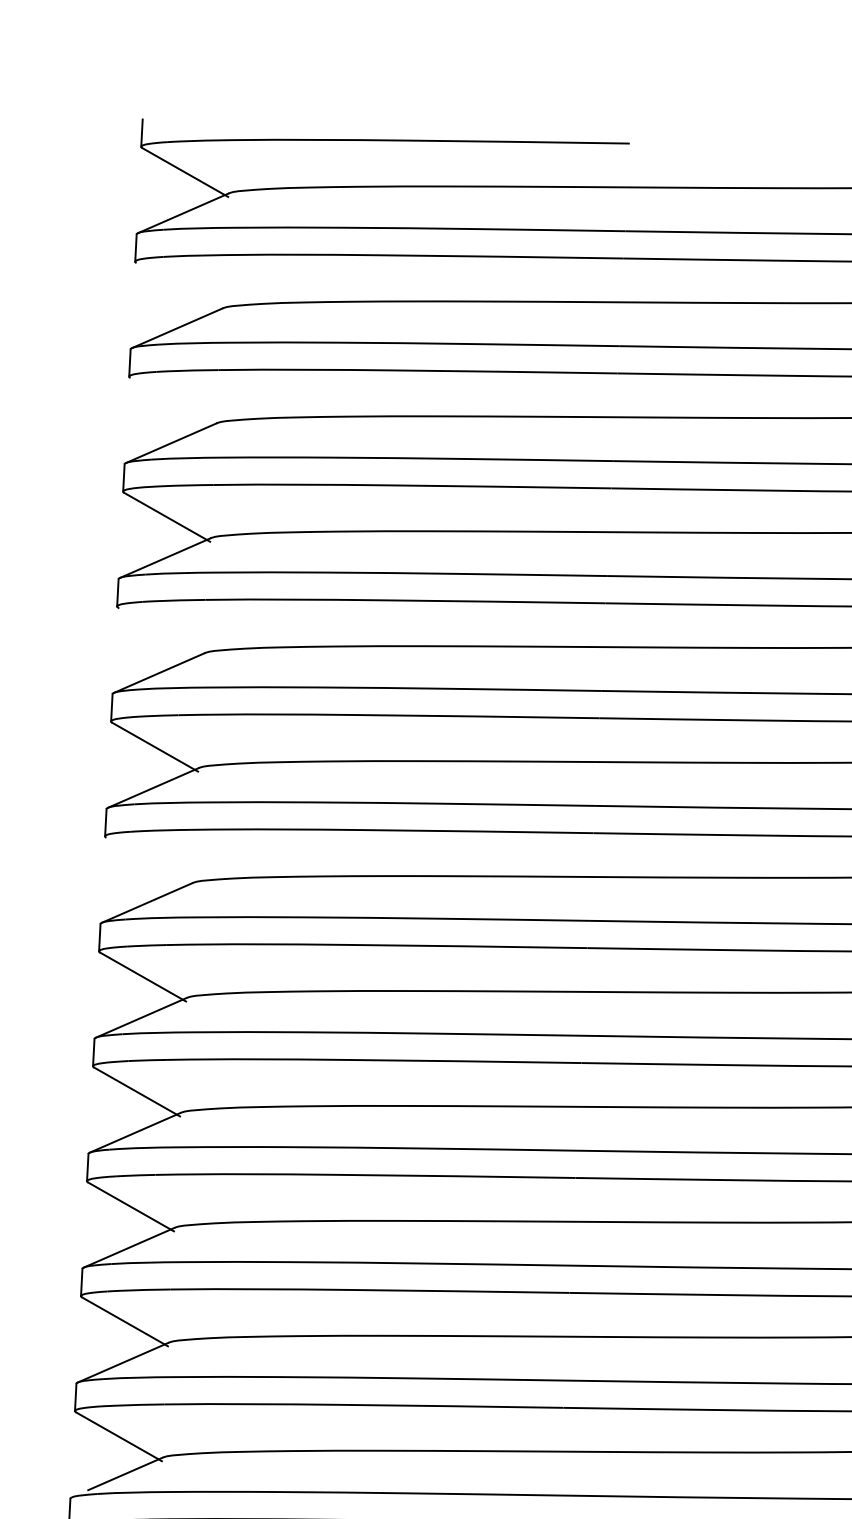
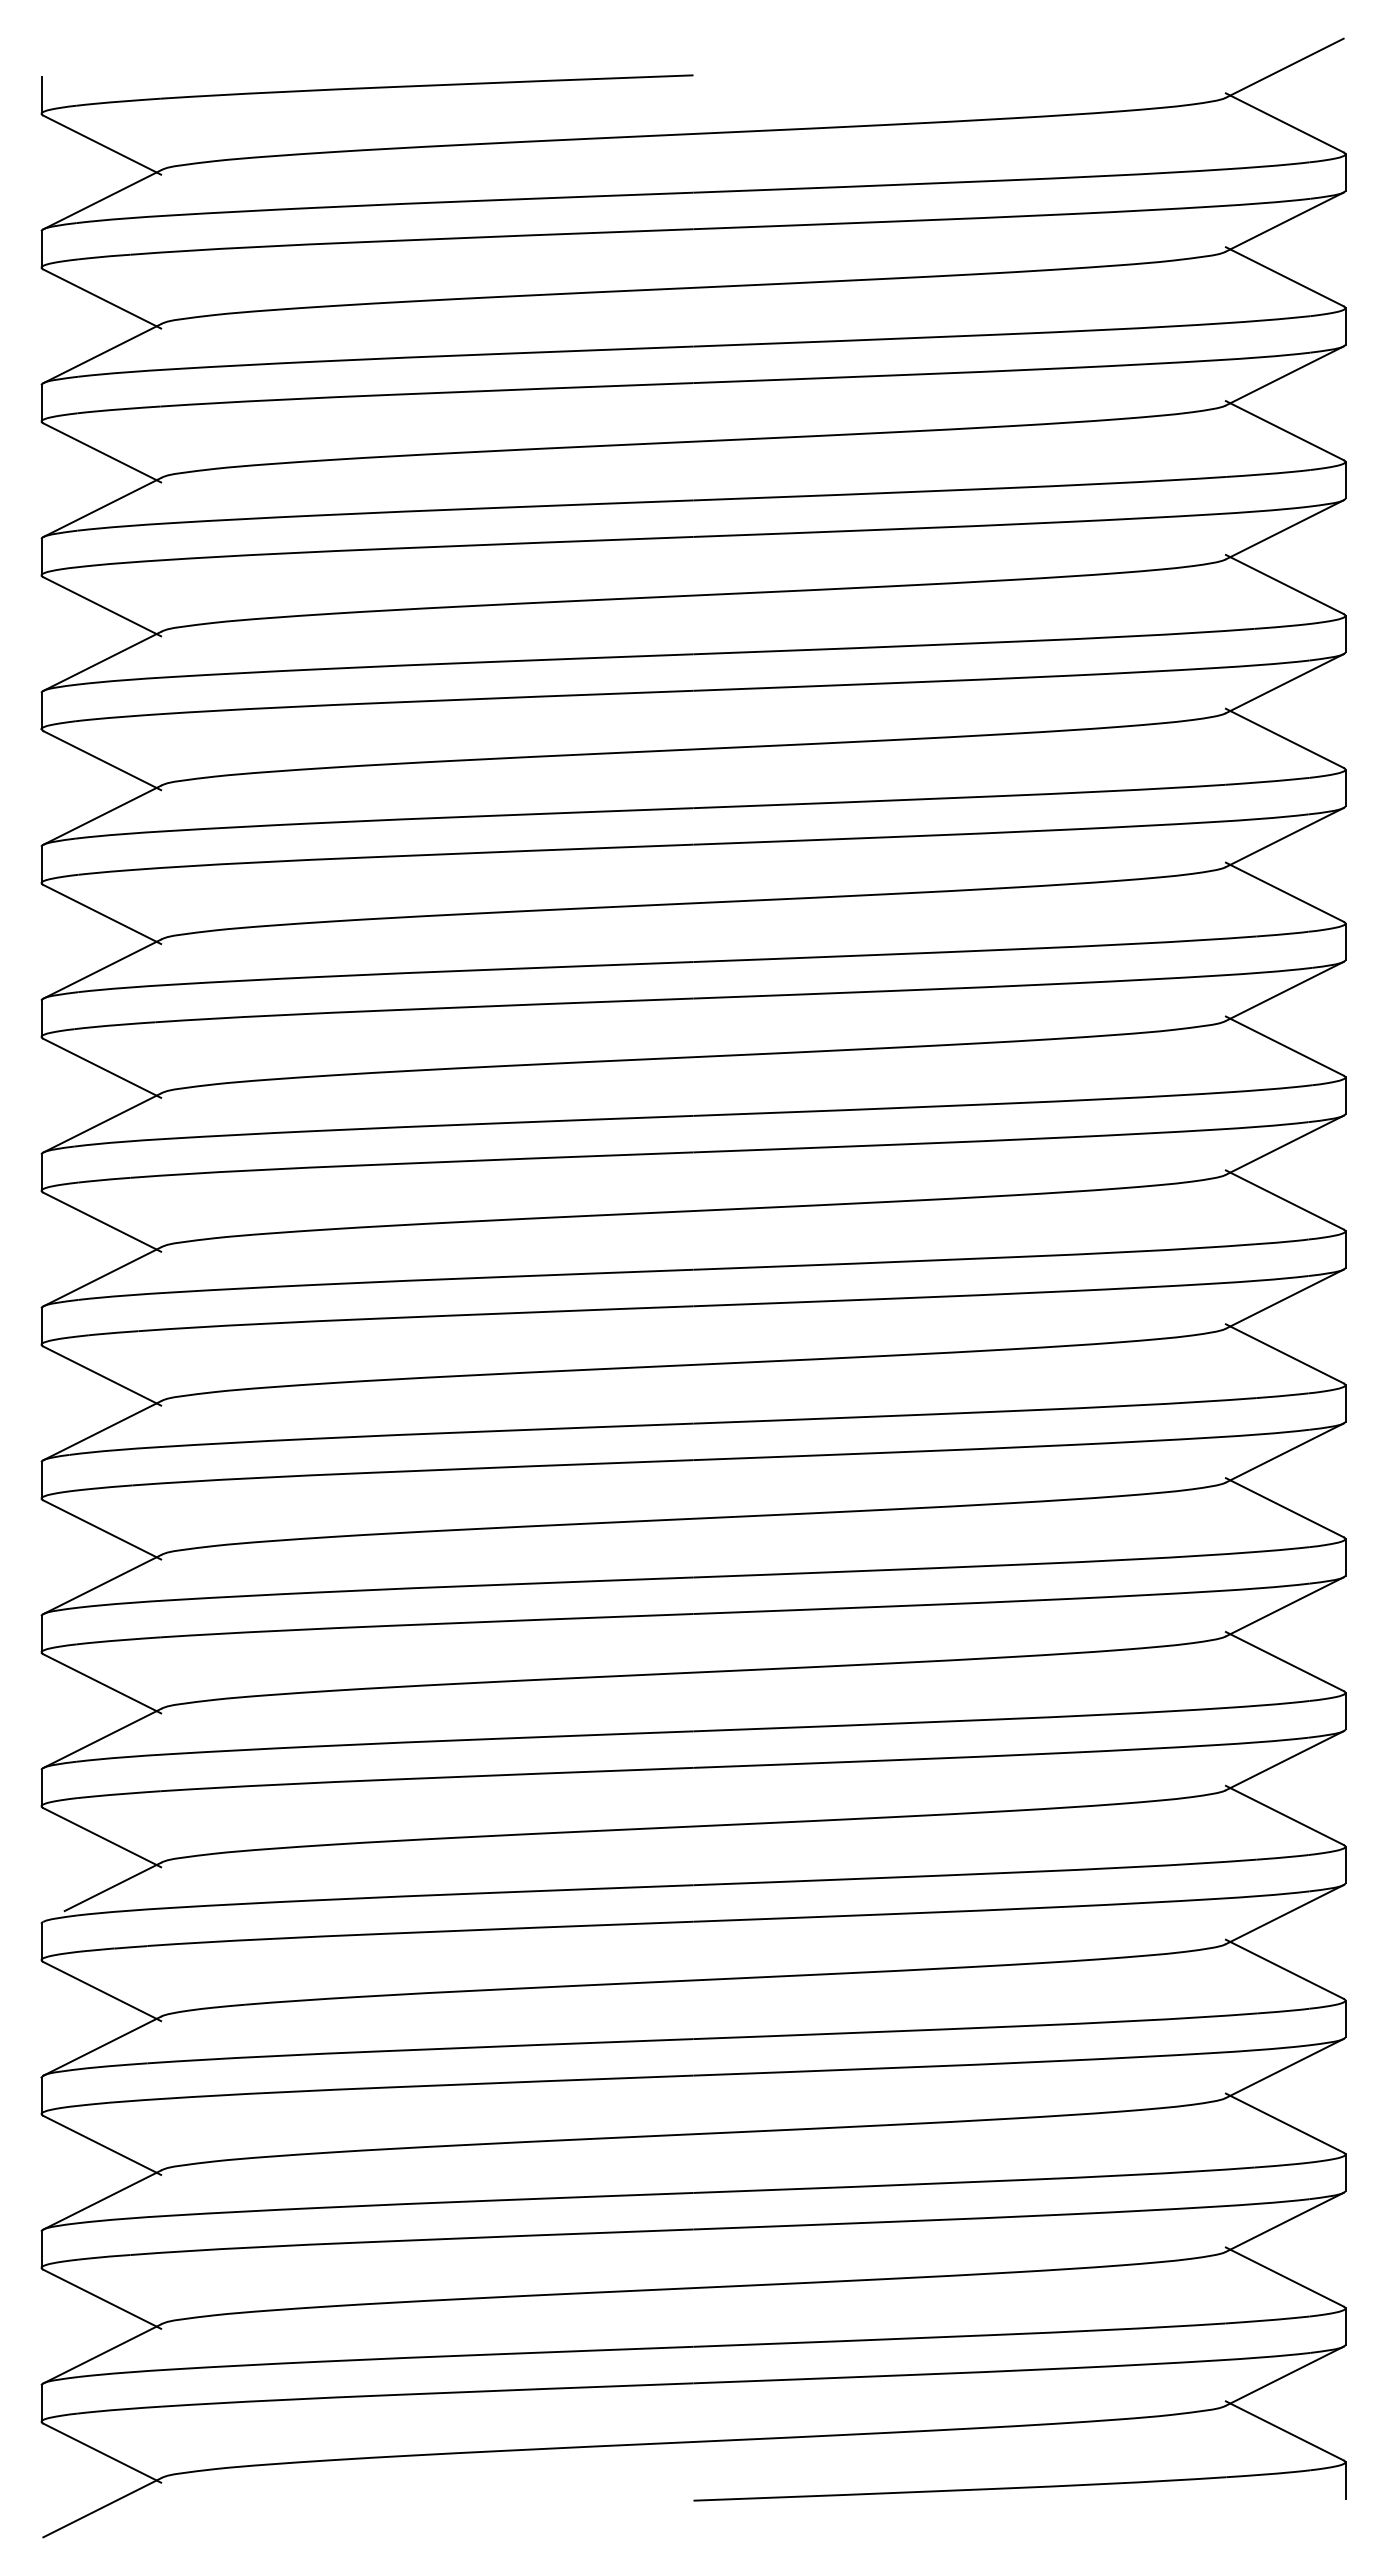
line: (179, 287) -> (102, 298), added
line: (173, 402) -> (102, 452), added
line: (161, 632) -> (102, 760), added
line: (149, 861) -> (102, 1067), added

